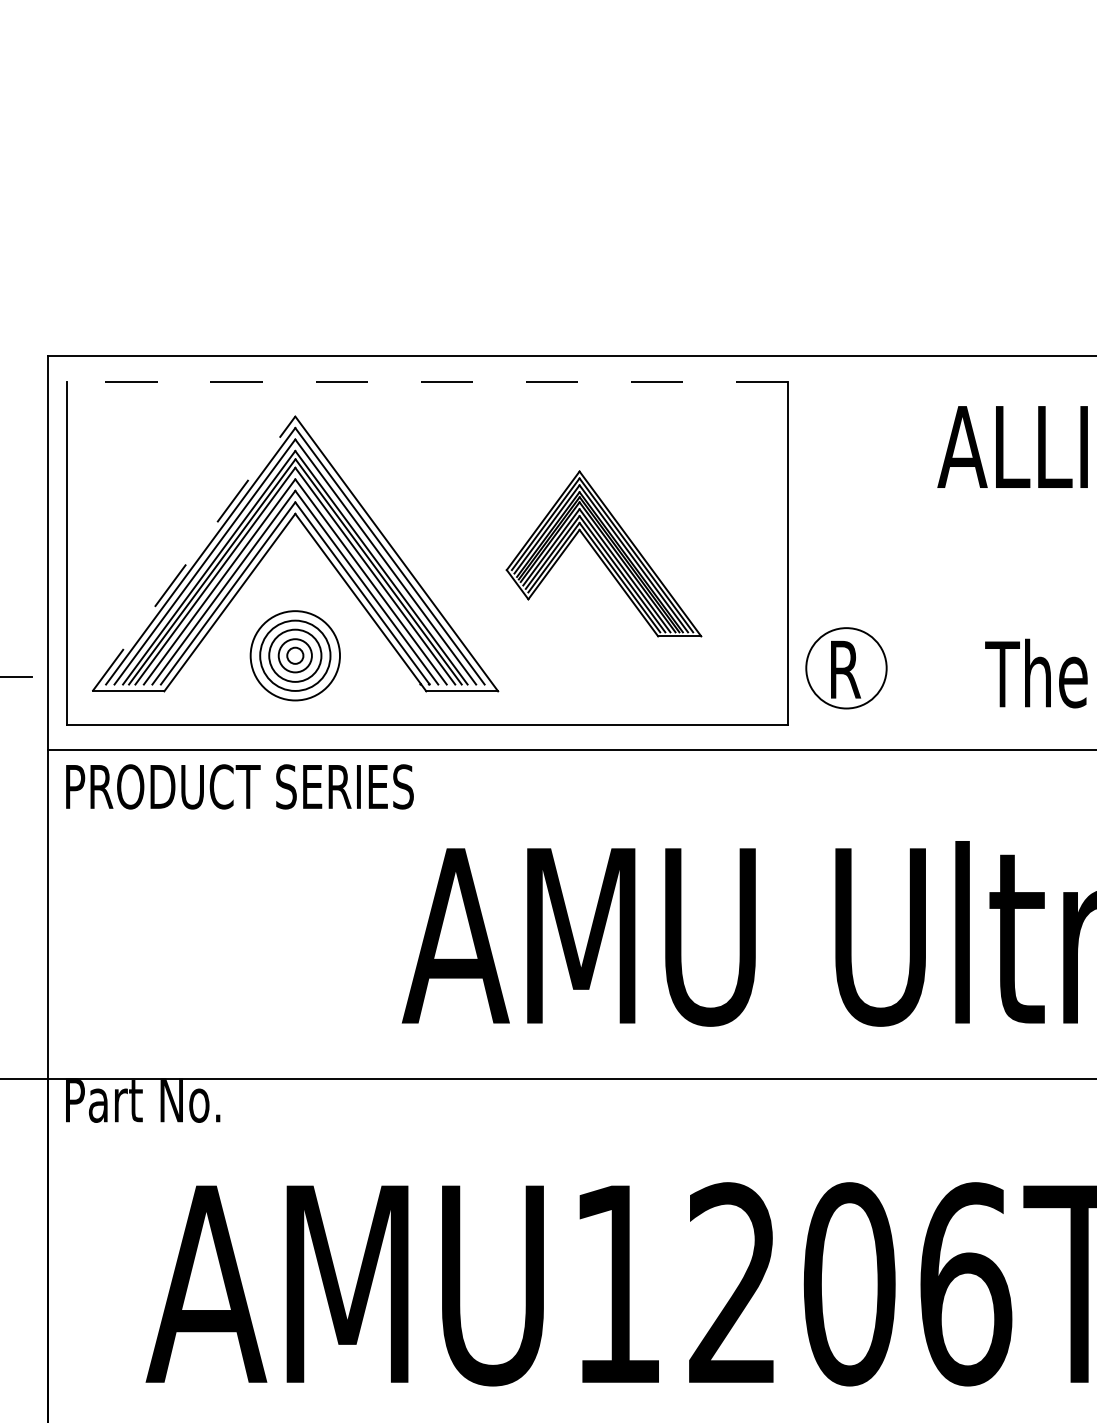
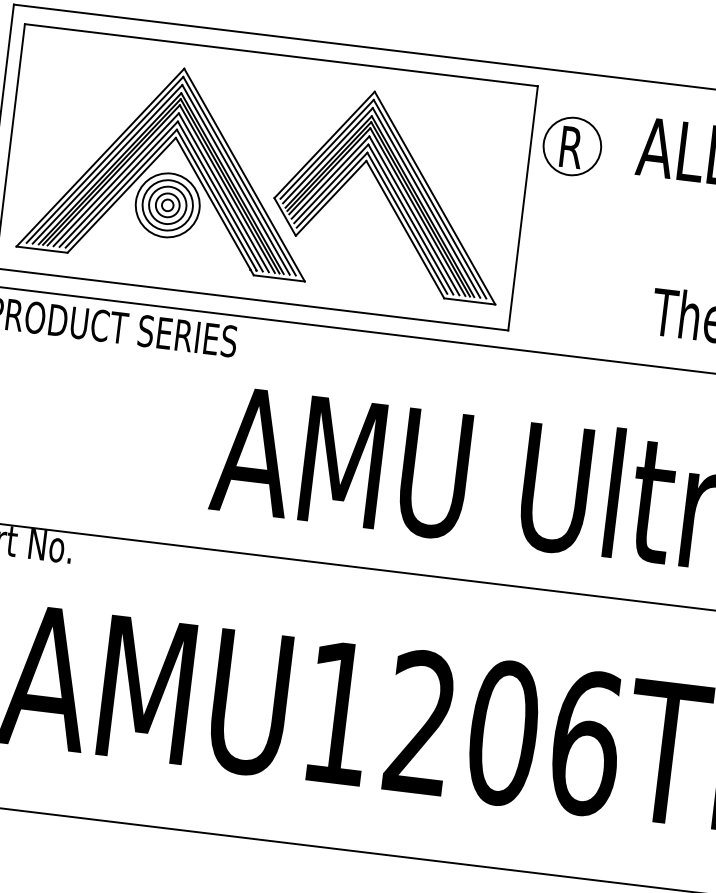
line: (427, 381) -> (281, 55), dashed -> solid
line: (193, 553) -> (100, 157), dashed -> solid
part: (603, 553) -> (391, 192), size x1.67
part: (294, 655) -> (167, 205), moved
part: (846, 668) -> (572, 146), moved

